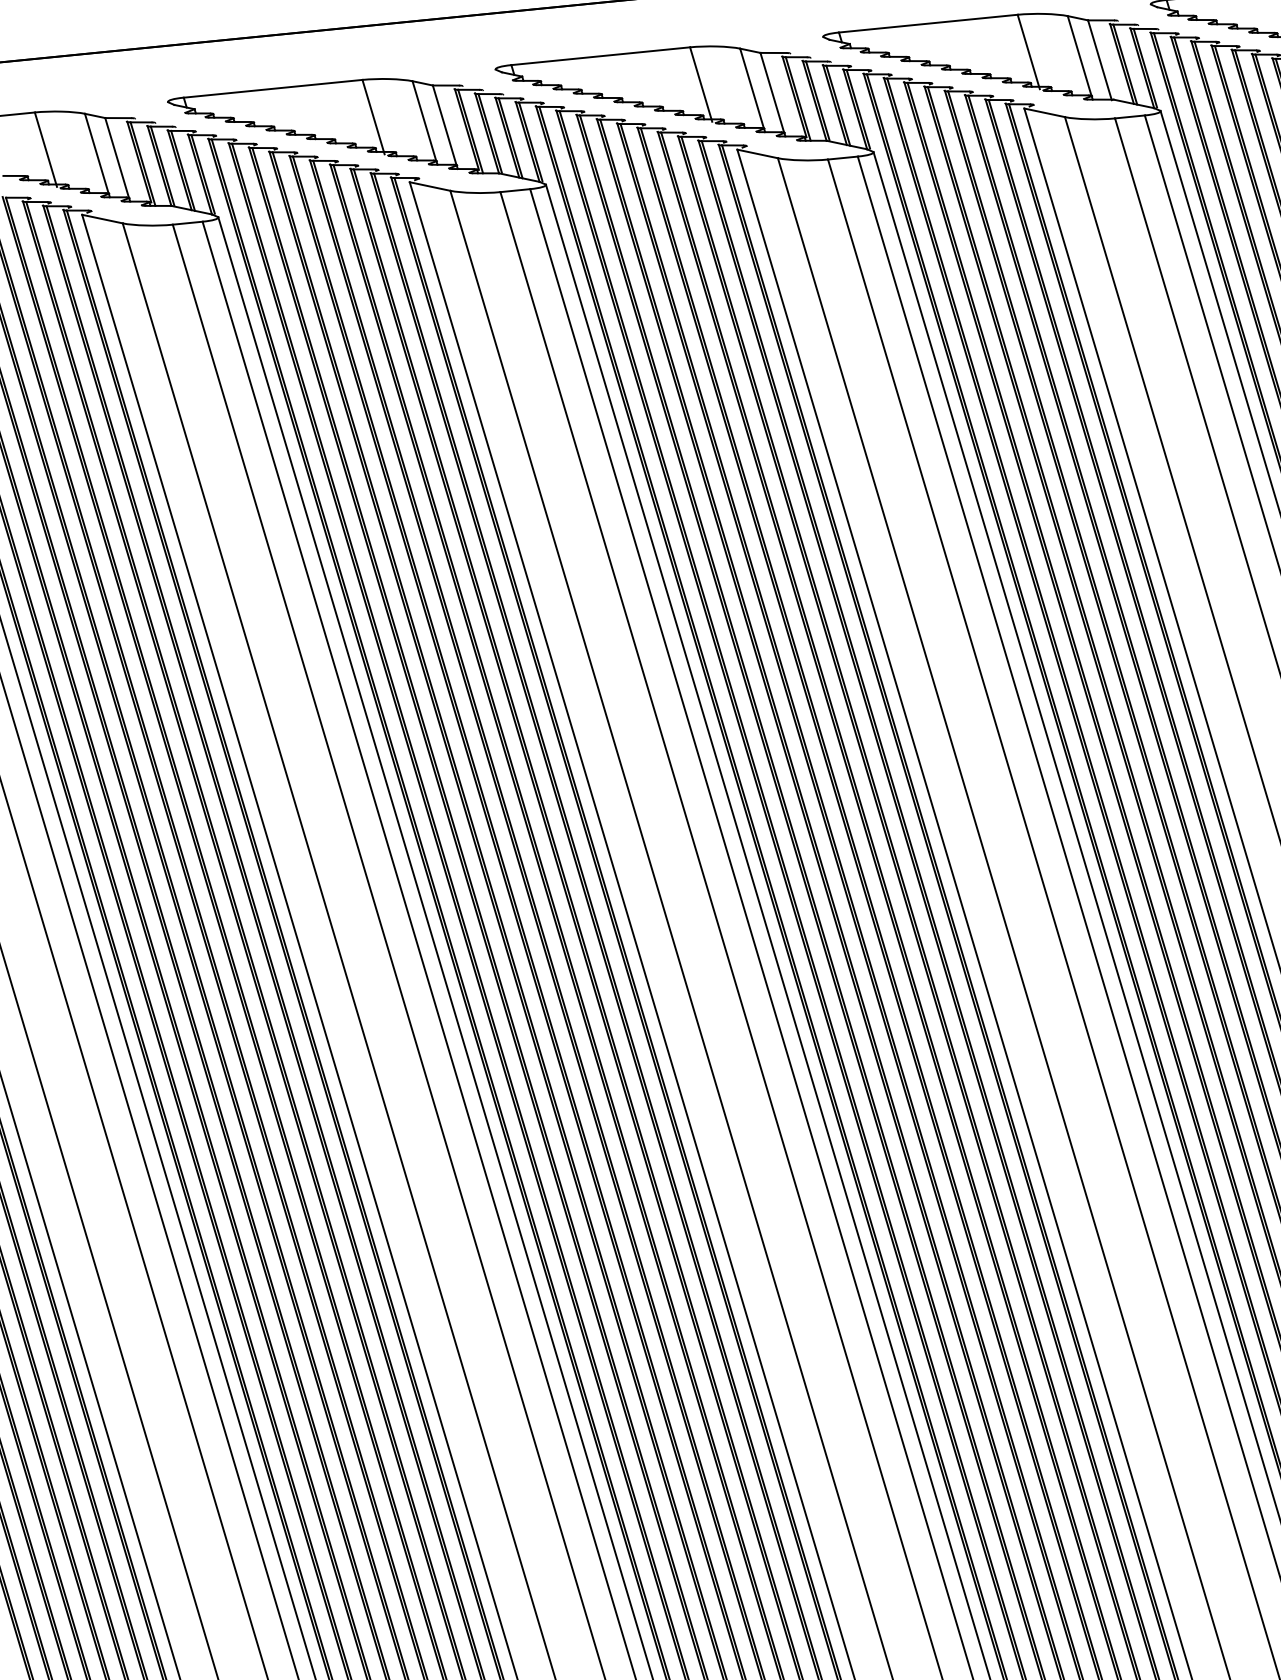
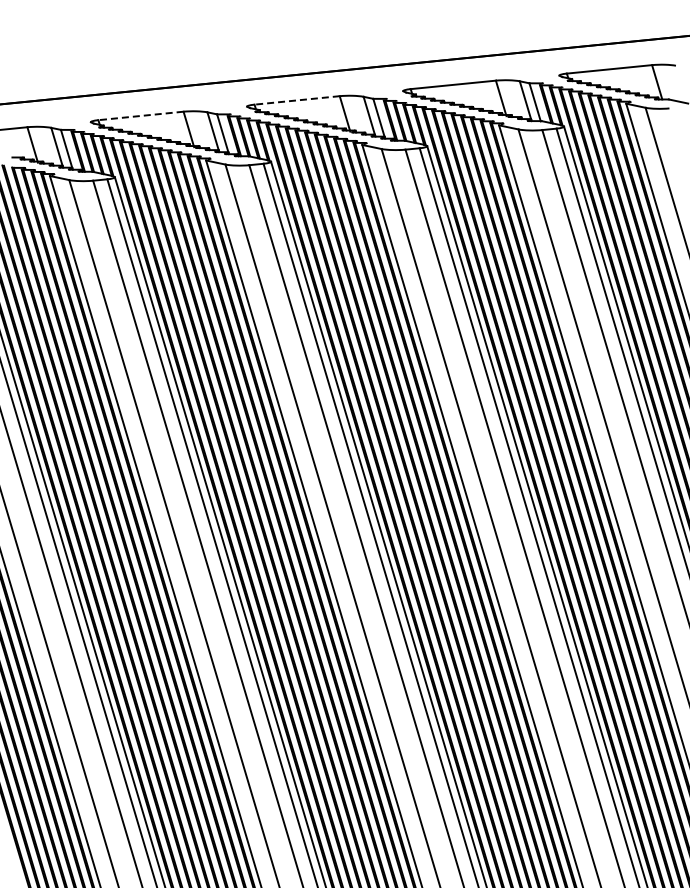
line: (601, 56) -> (297, 100), solid -> dashed
line: (274, 87) -> (141, 115), solid -> dashed

